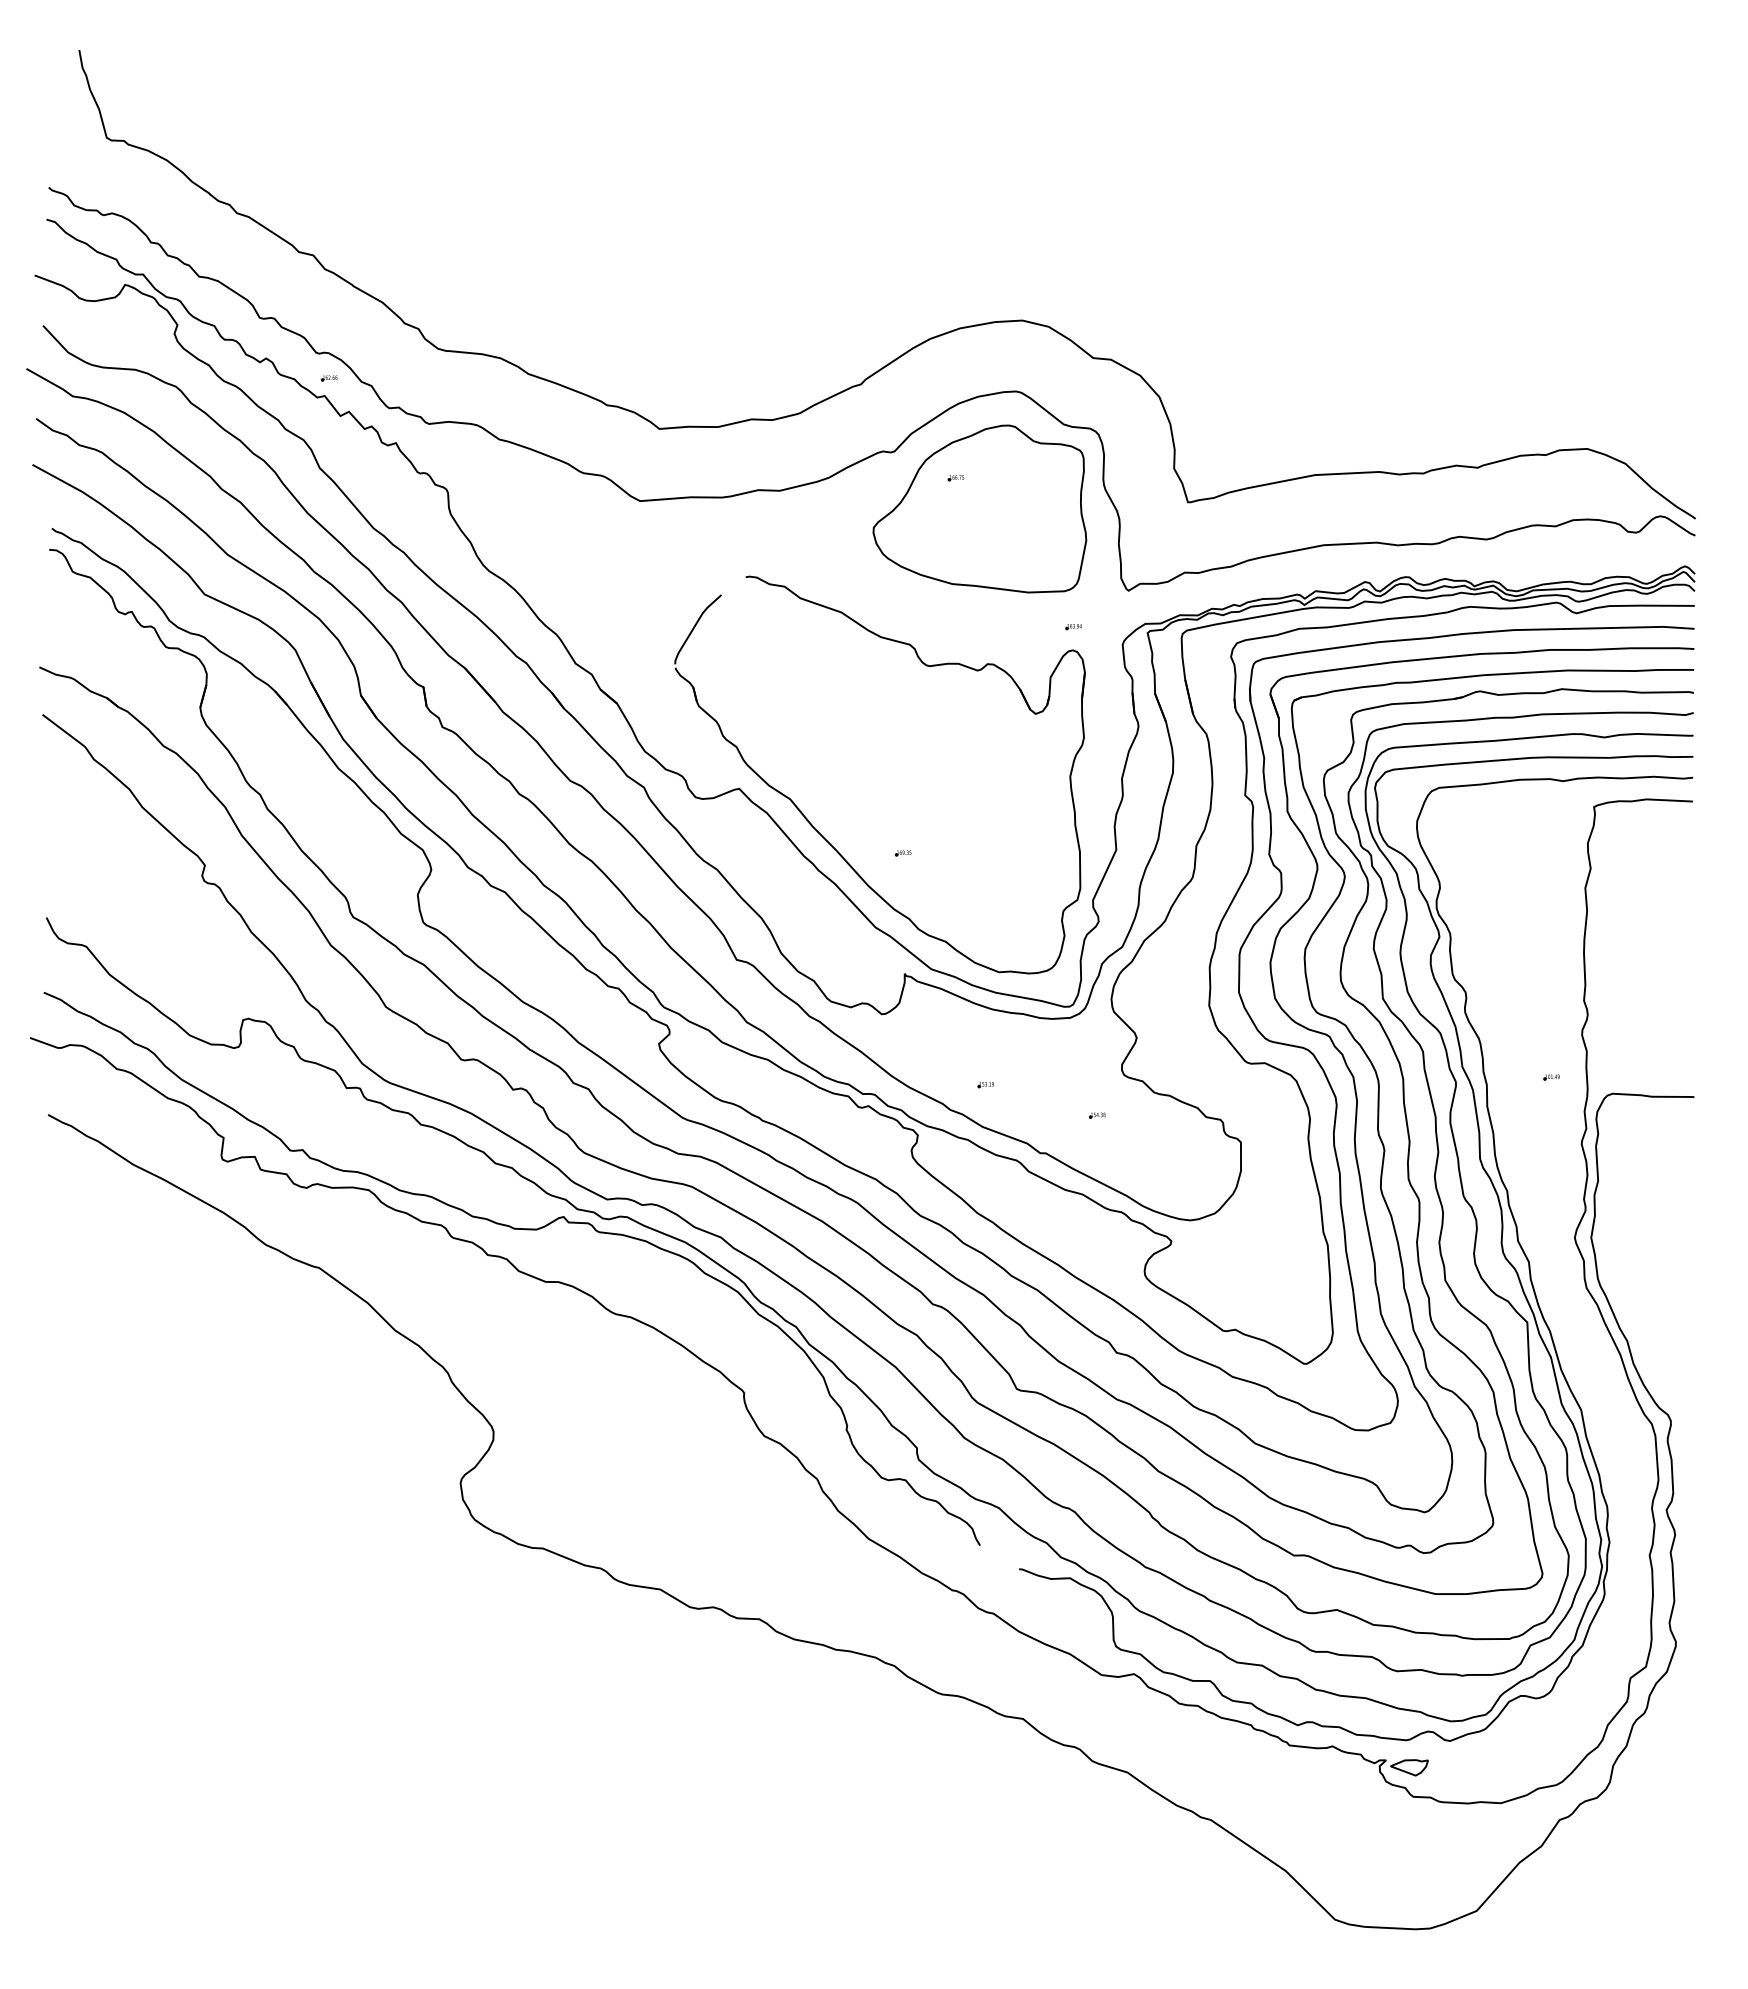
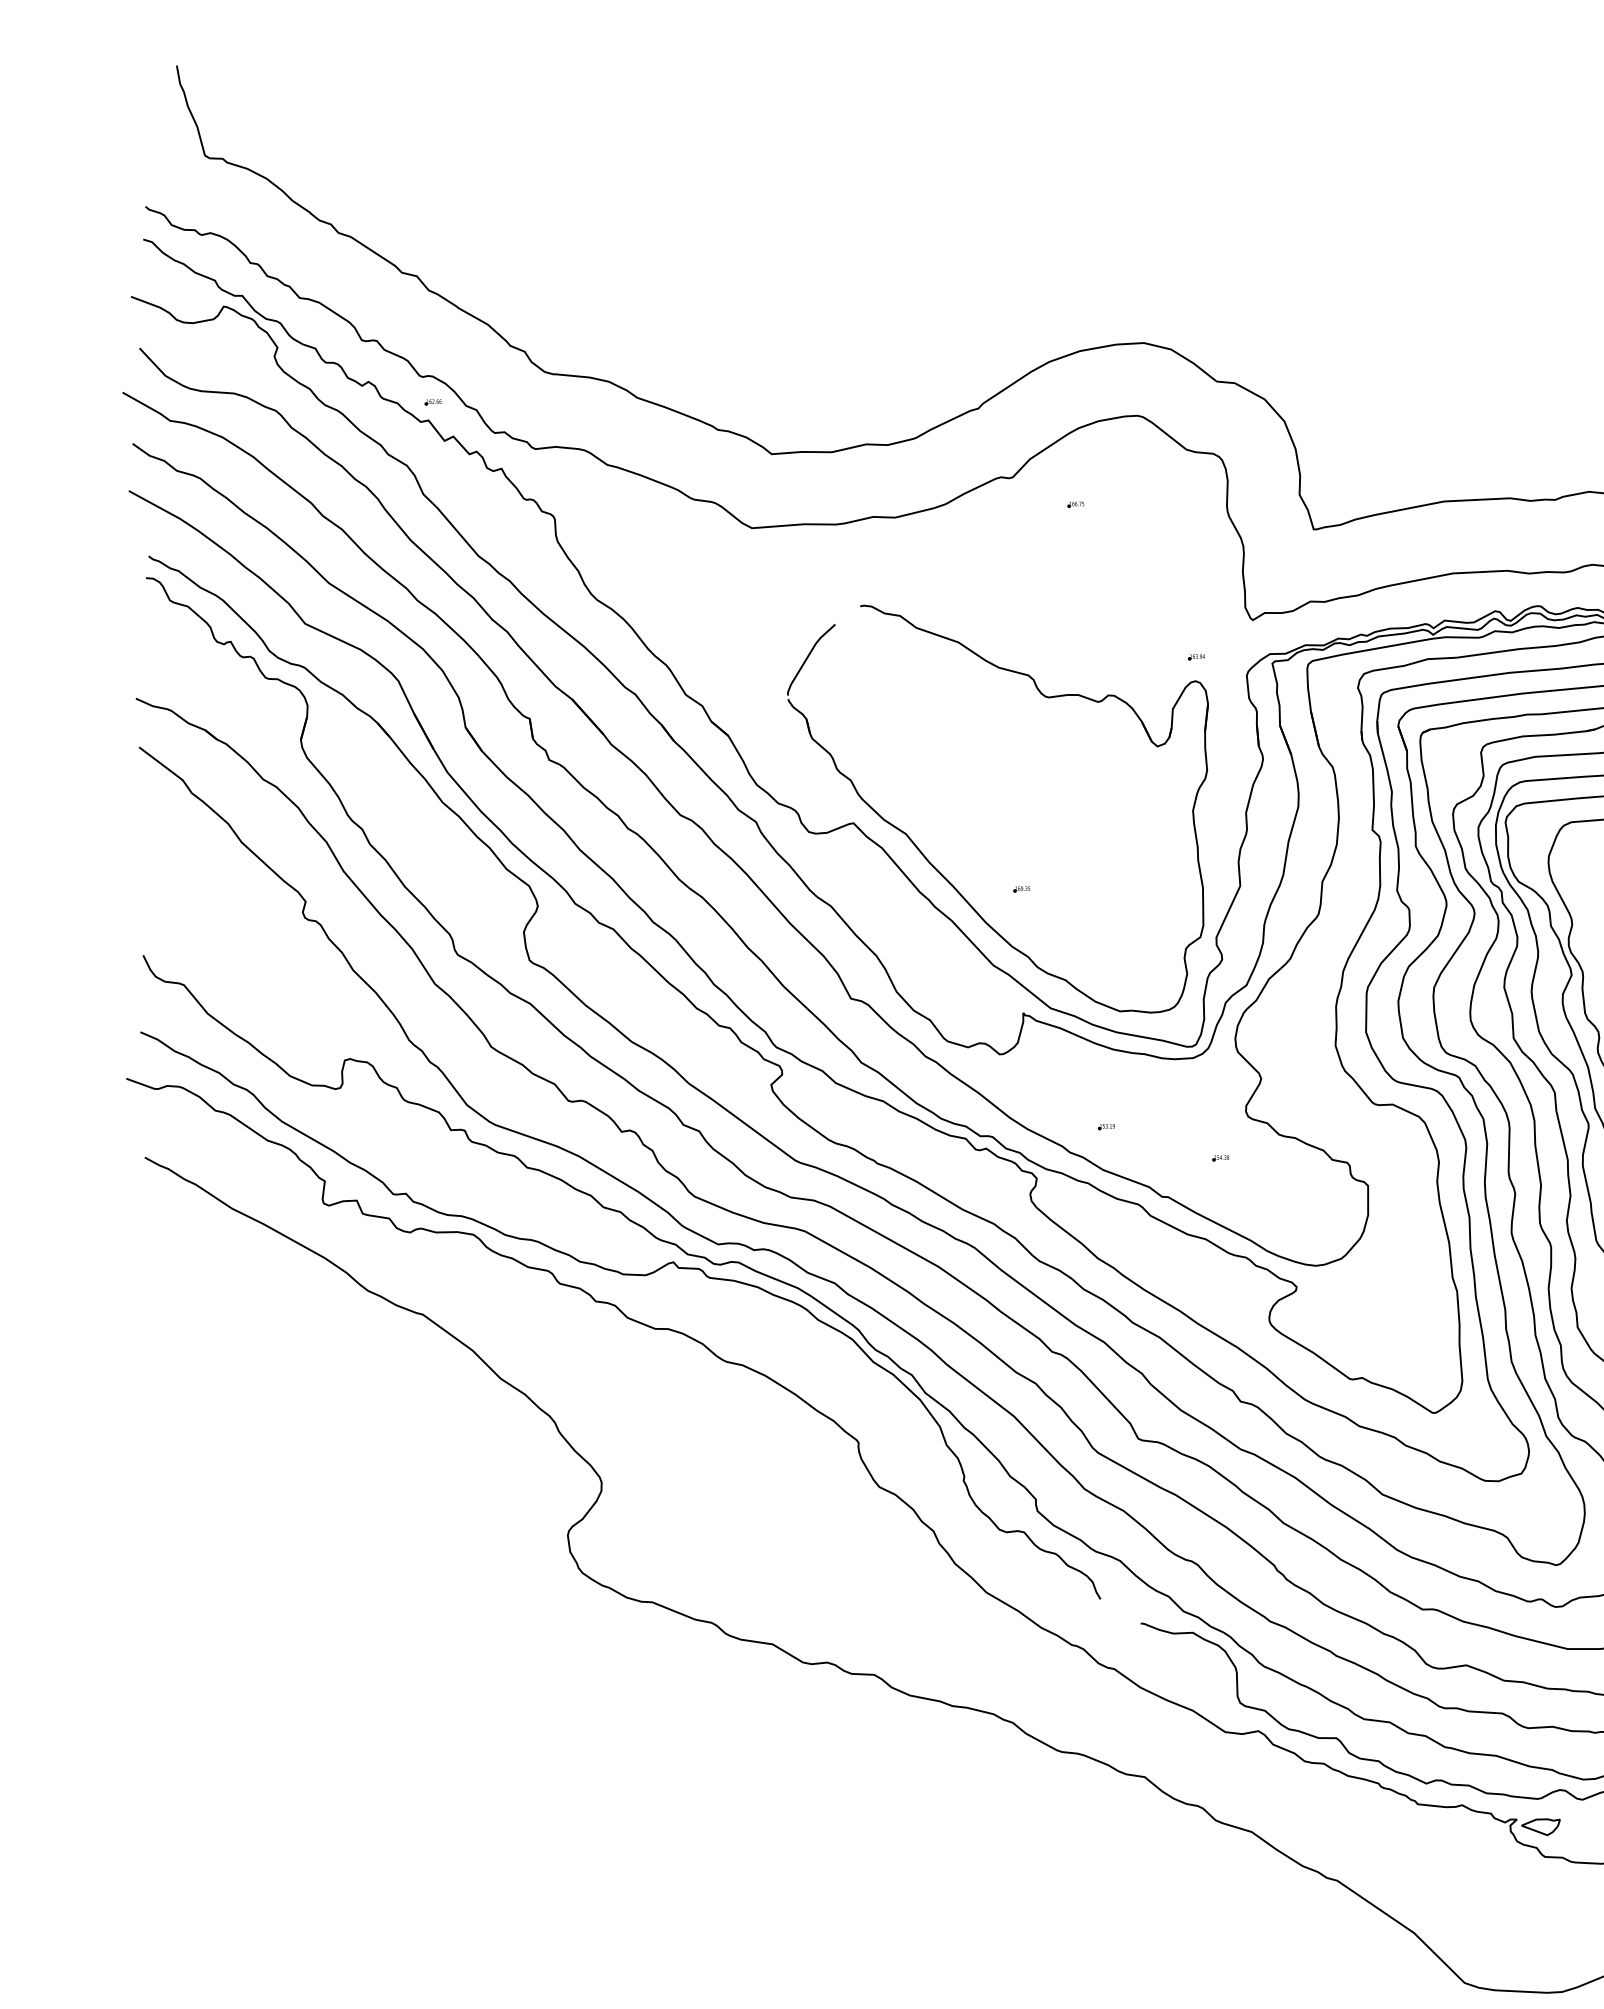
part: (979, 508) -> (1099, 535), removed

